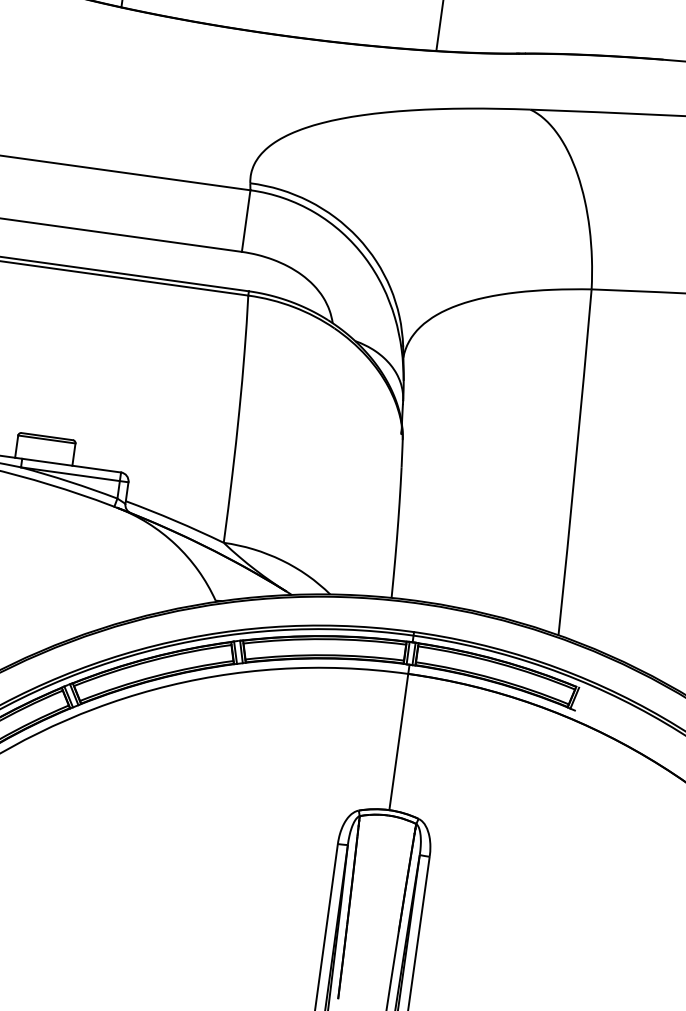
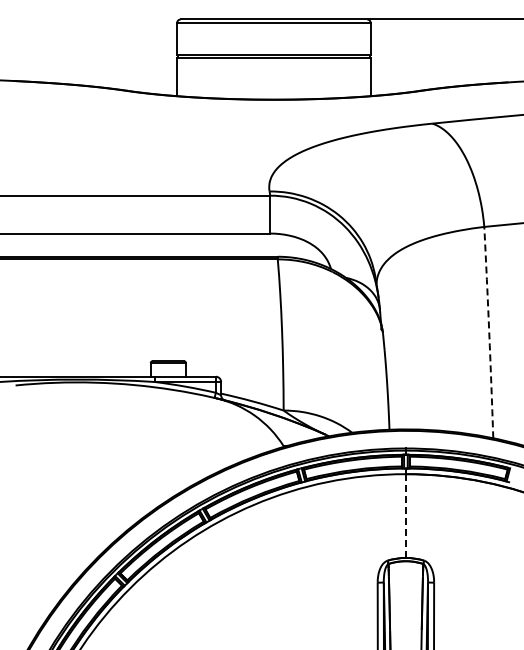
arc: (576, 462) -> (489, 332), solid -> dashed
line: (398, 742) -> (405, 516), solid -> dashed

